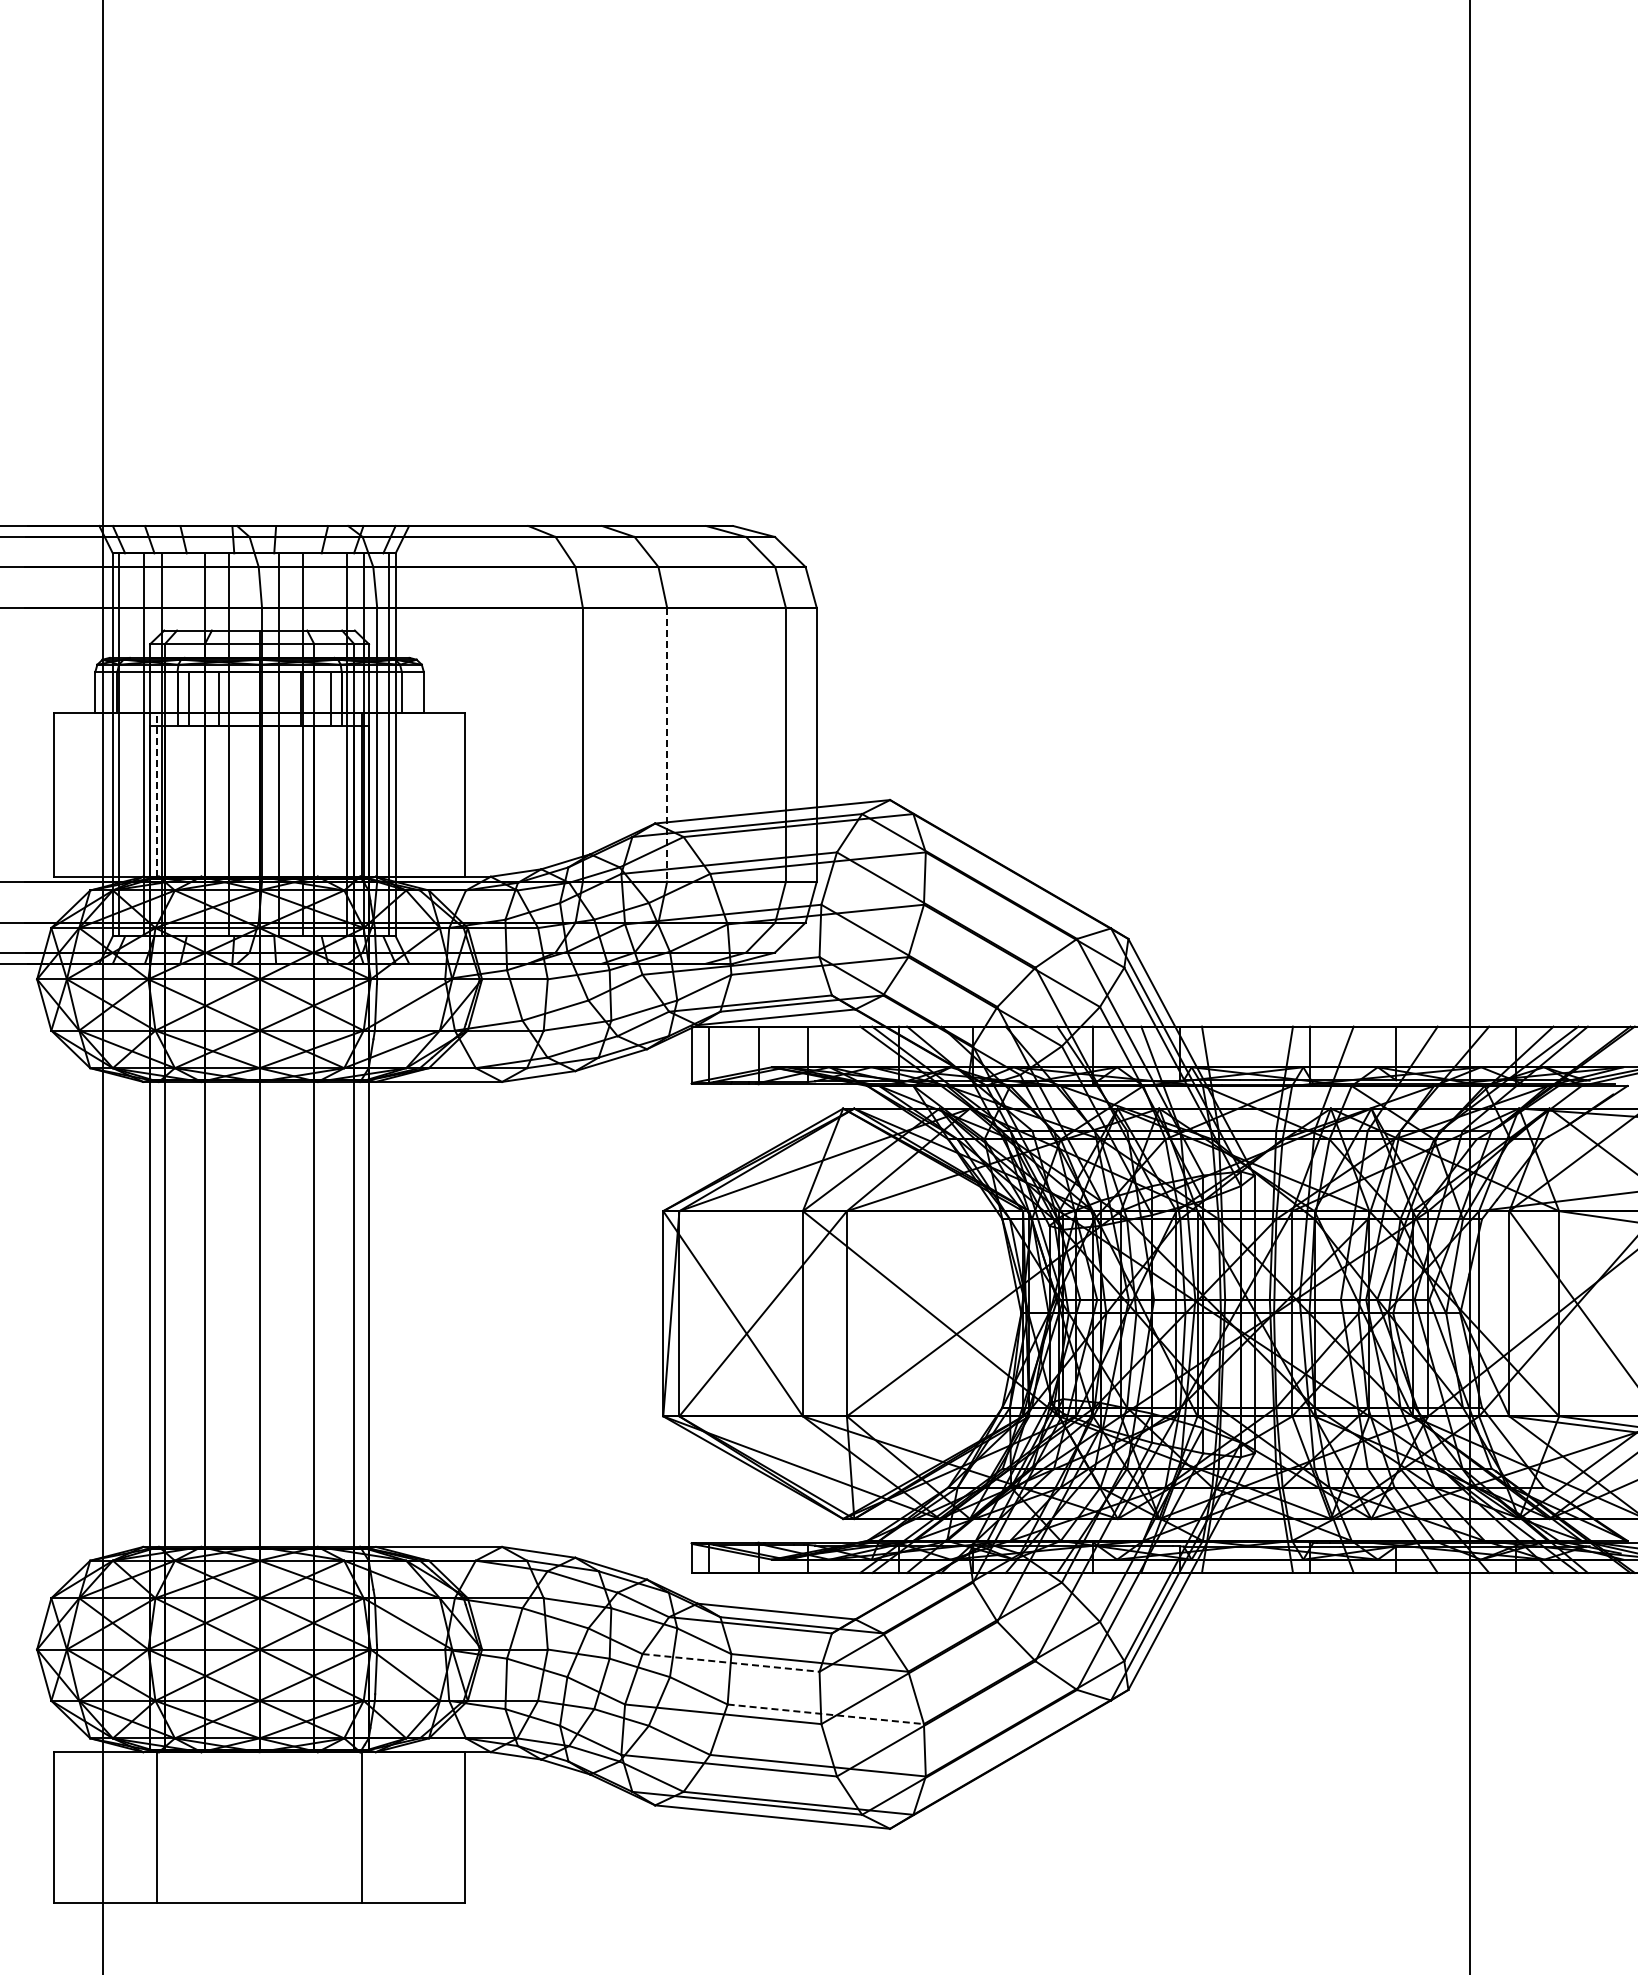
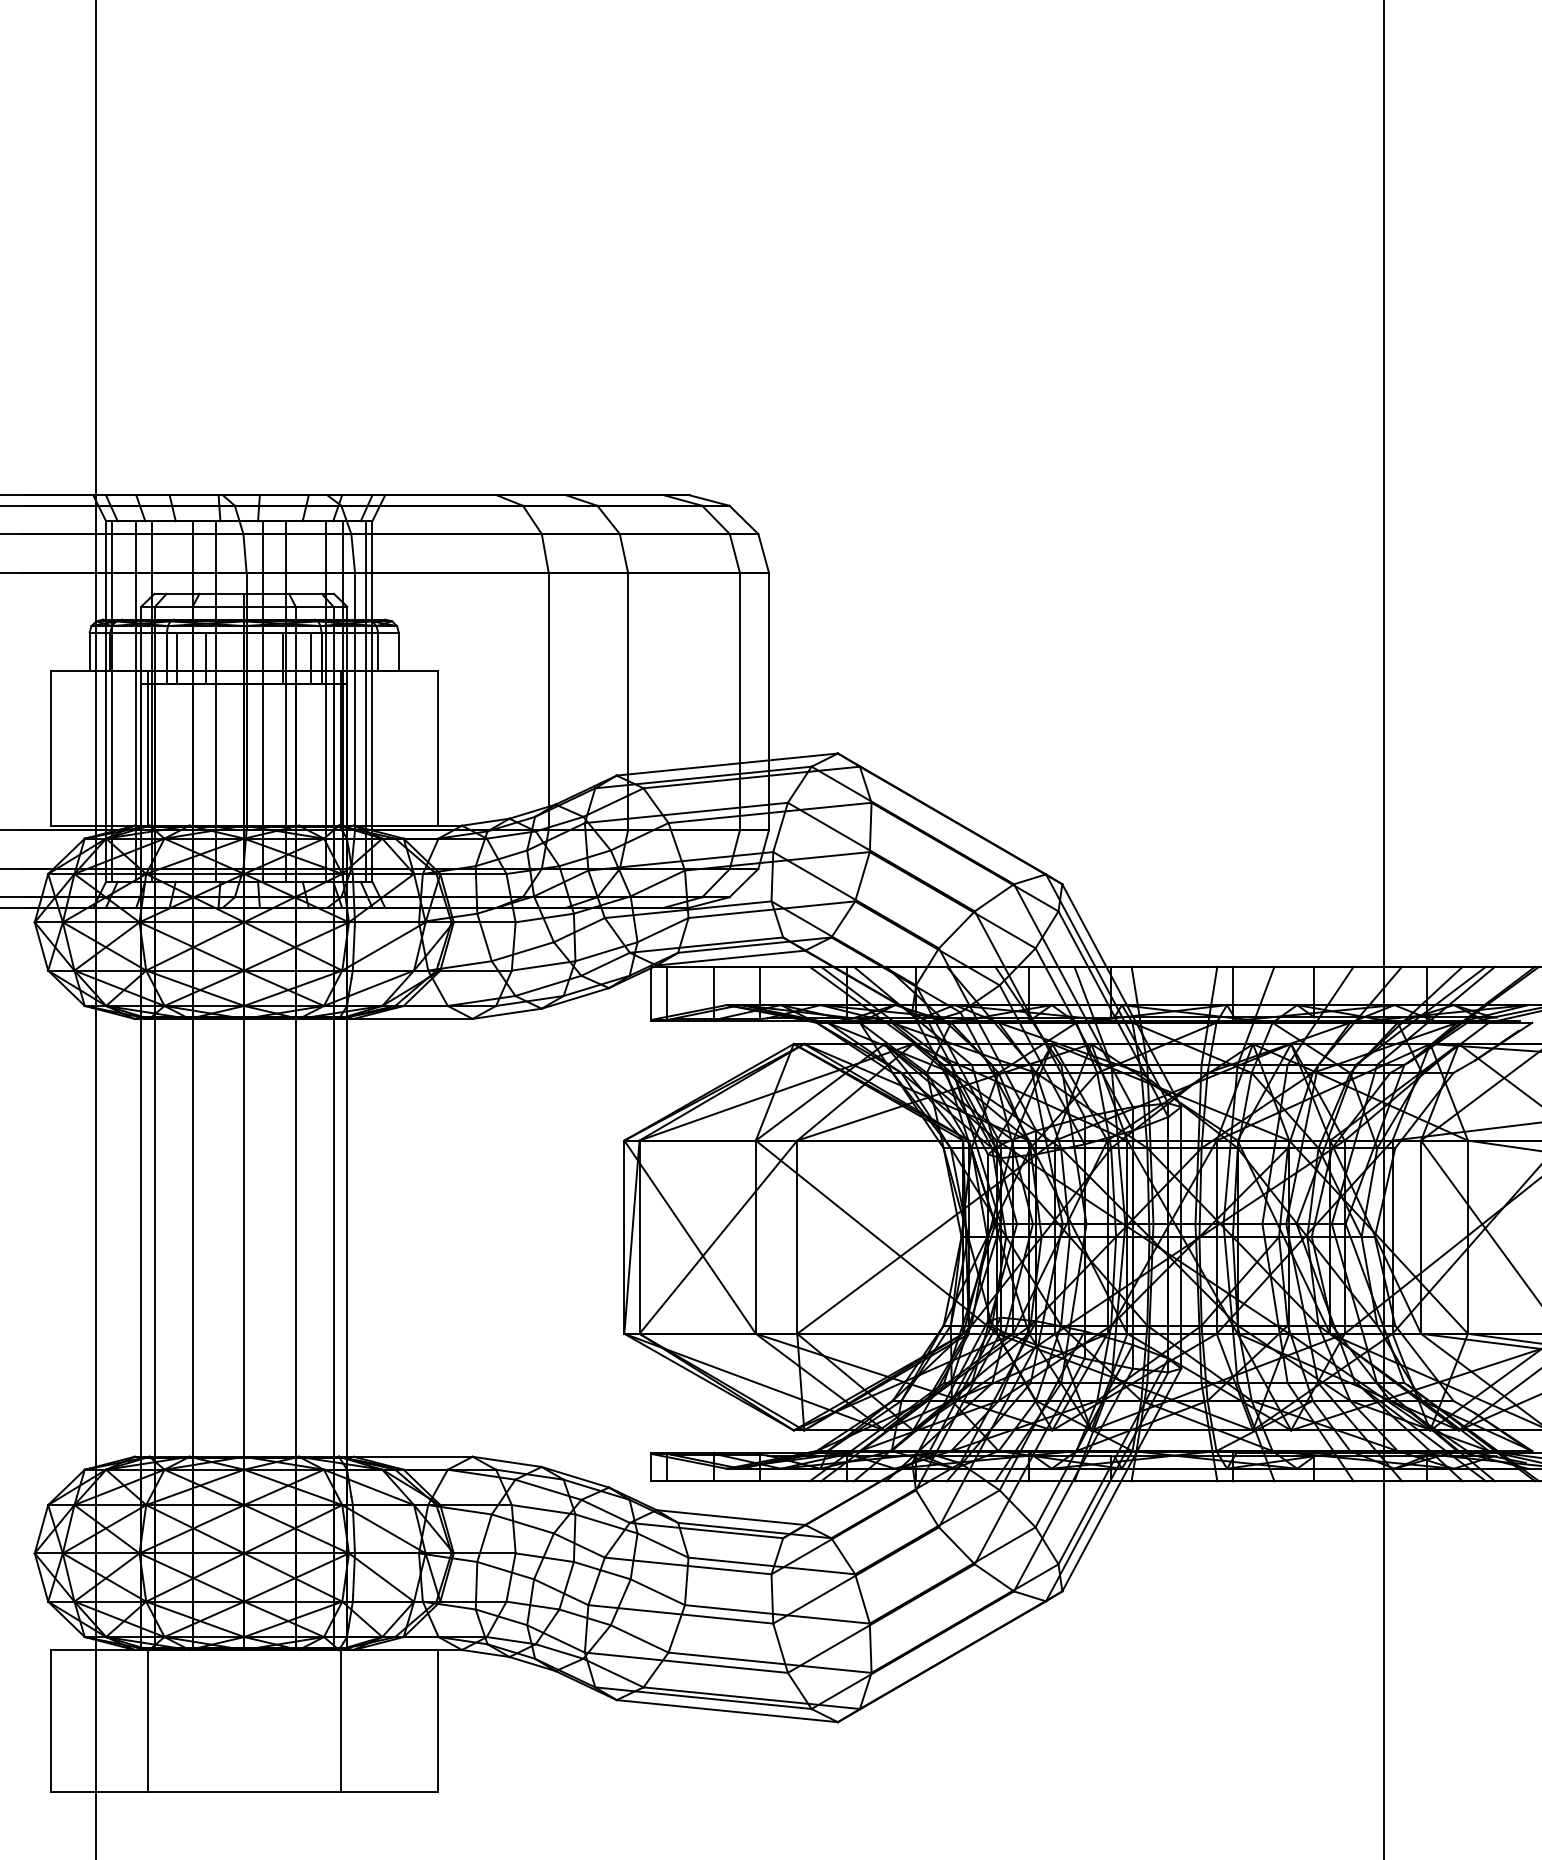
line: (667, 744) -> (628, 701), dashed -> solid
line: (156, 794) -> (147, 748), dashed -> solid
line: (731, 1662) -> (688, 1565), dashed -> solid
line: (825, 1714) -> (777, 1614), dashed -> solid

